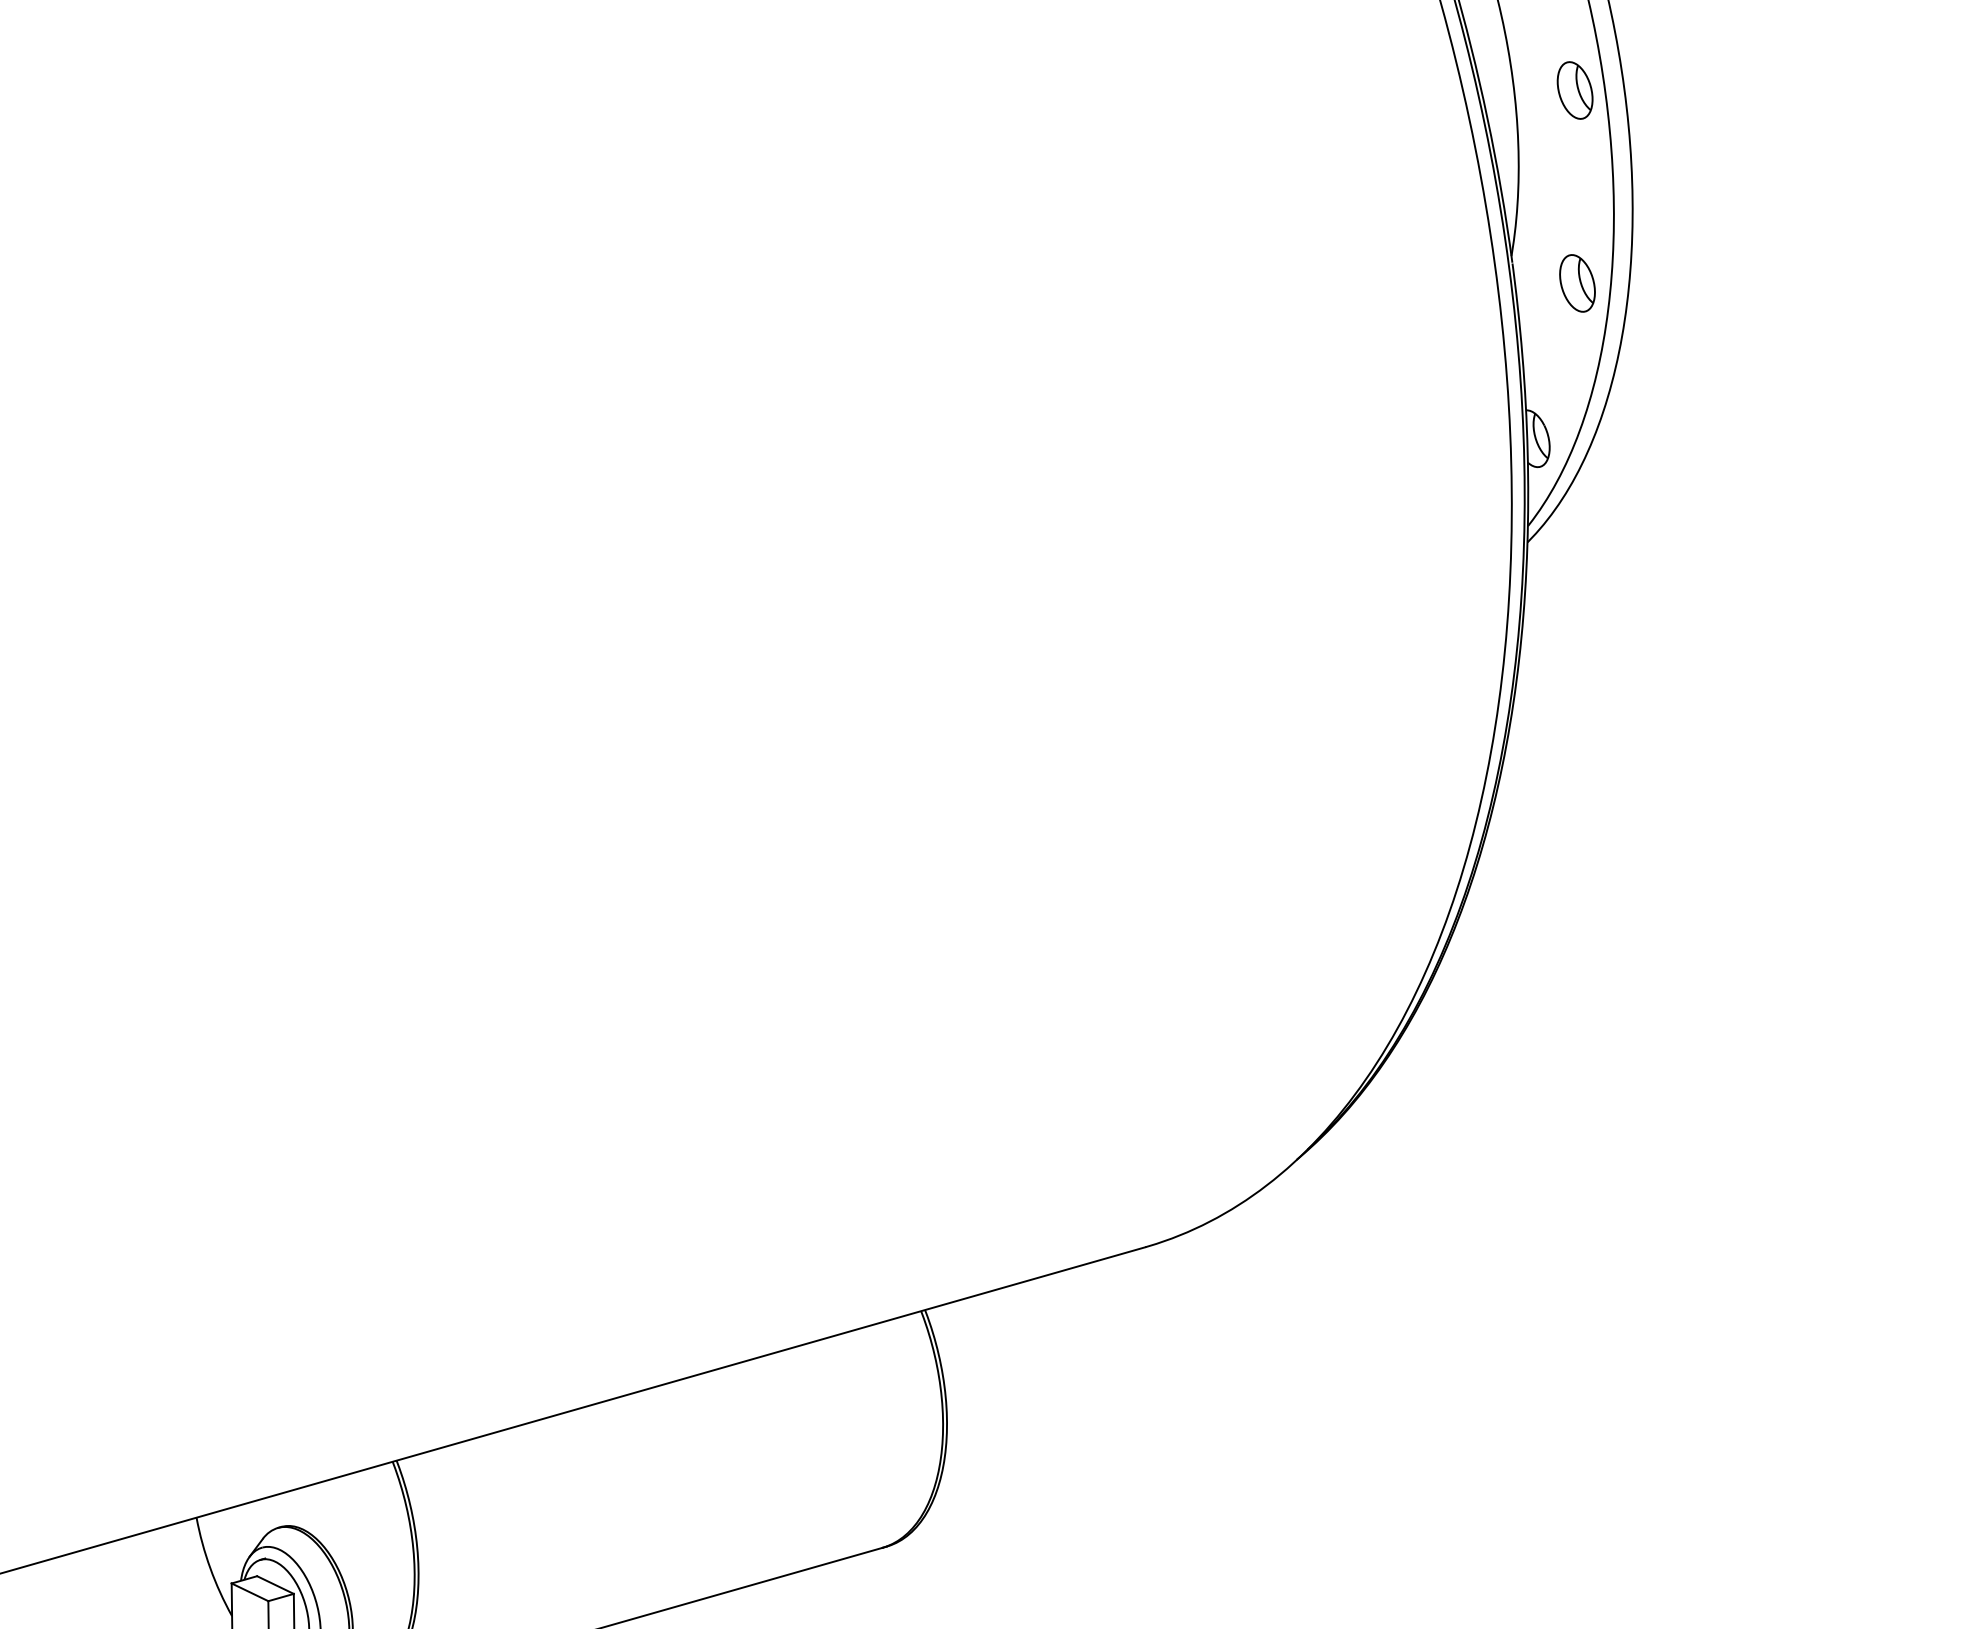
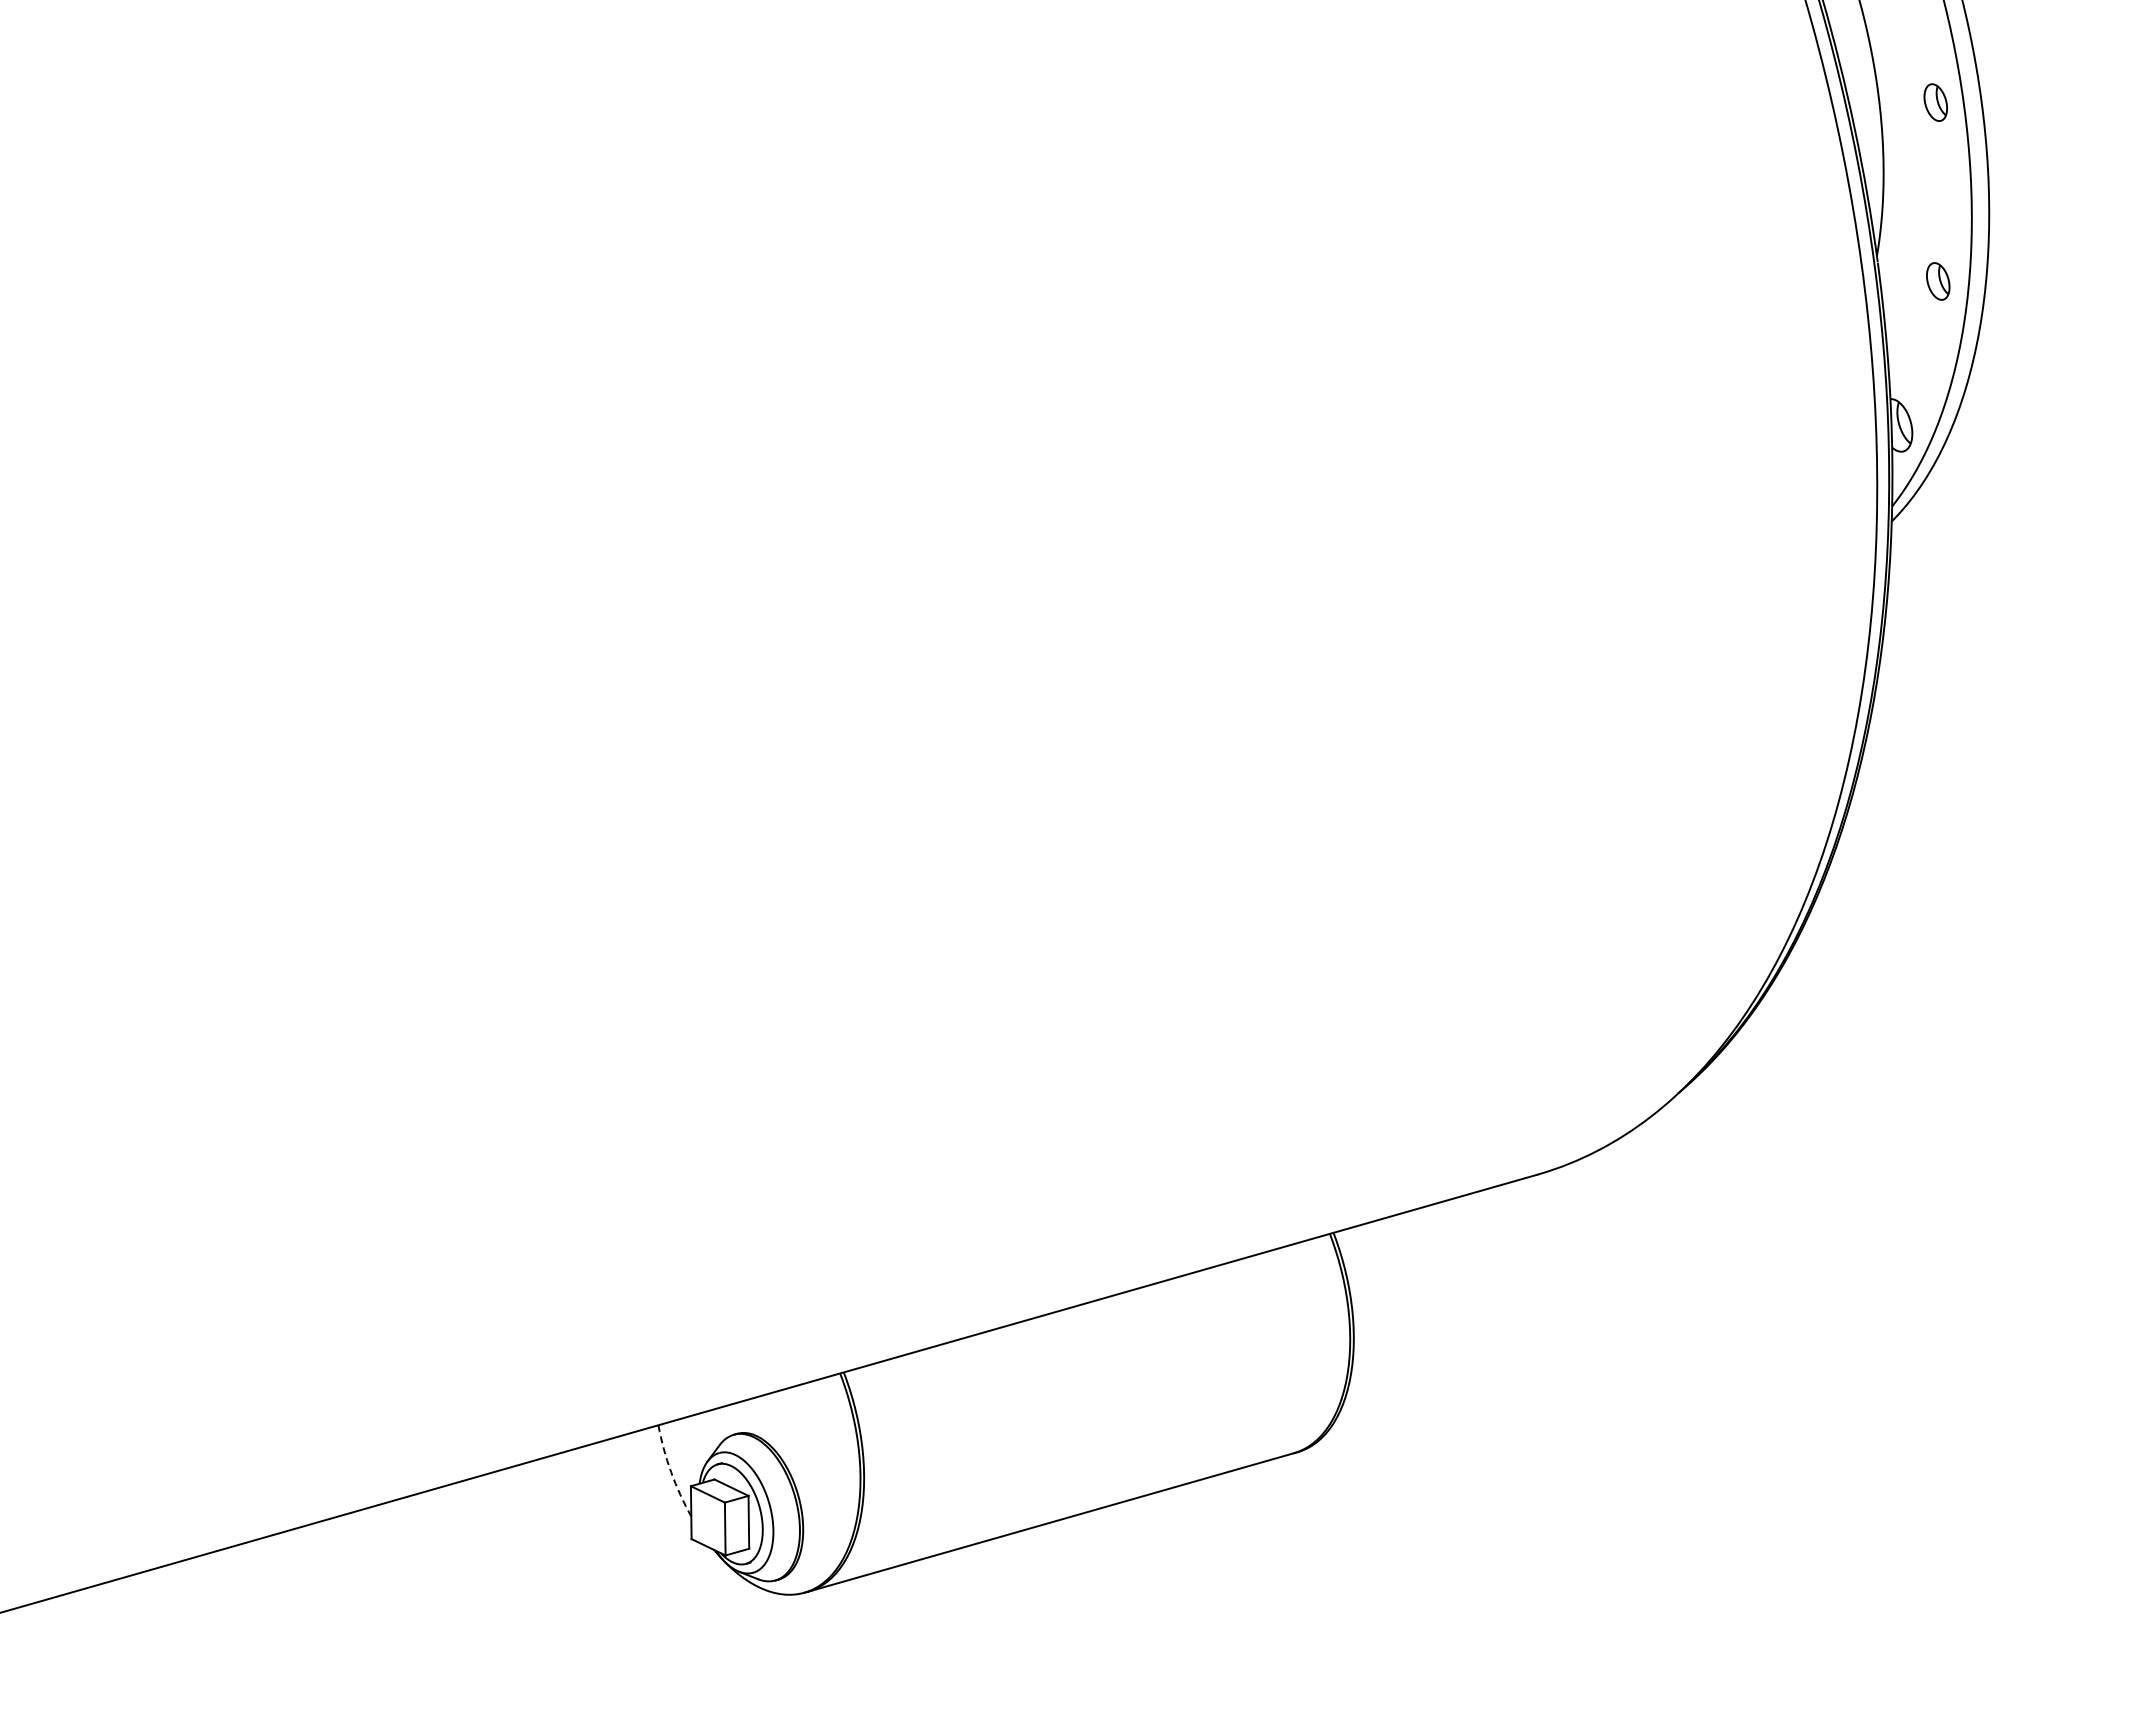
part: (1574, 90) -> (1935, 102), size x0.7
part: (1577, 283) -> (1938, 281), size x0.7
arc: (210, 1568) -> (671, 1472), solid -> dashed

